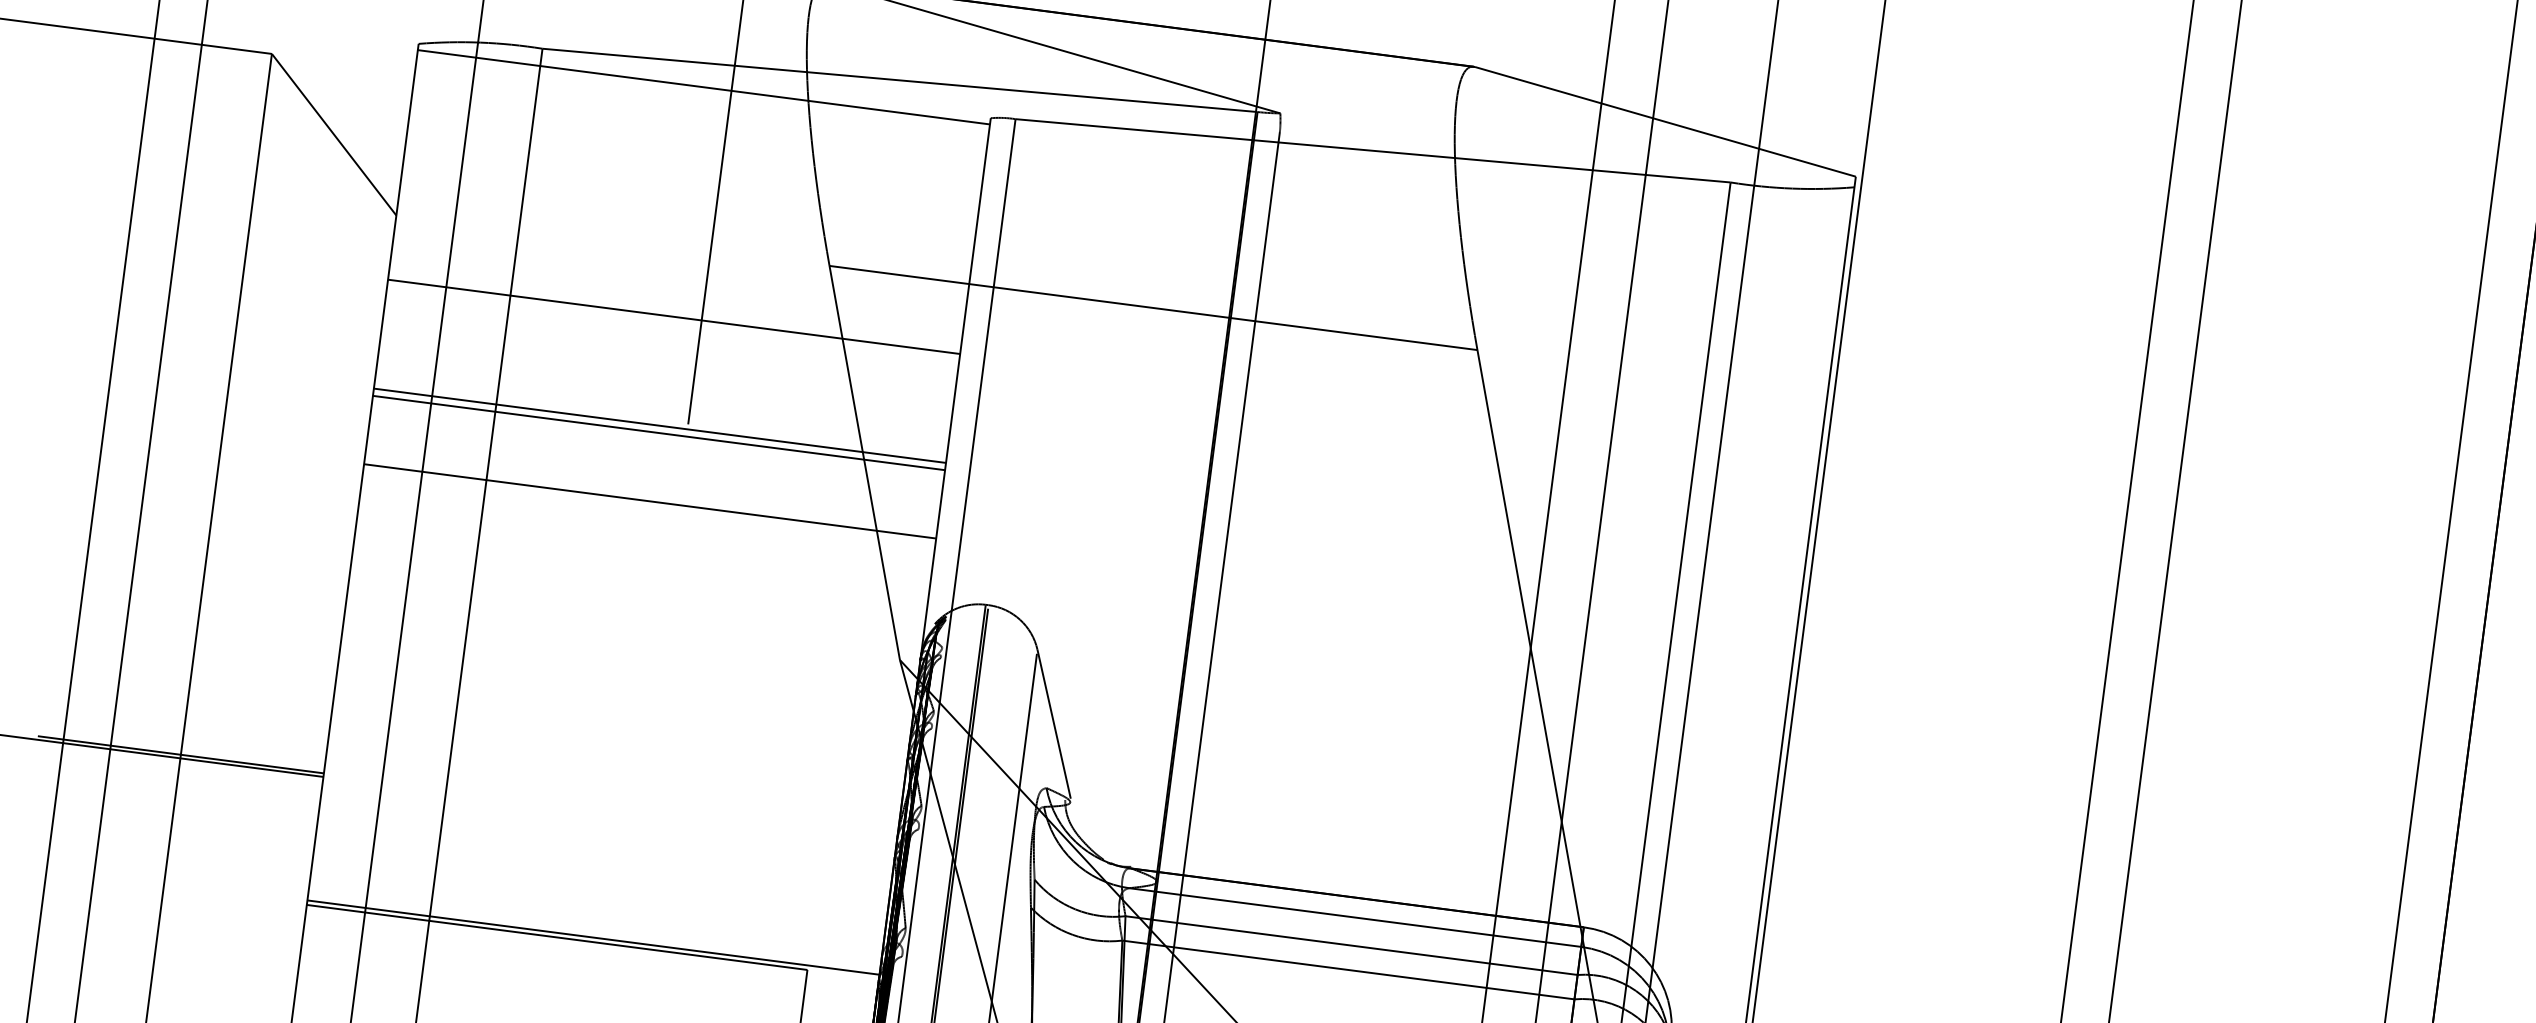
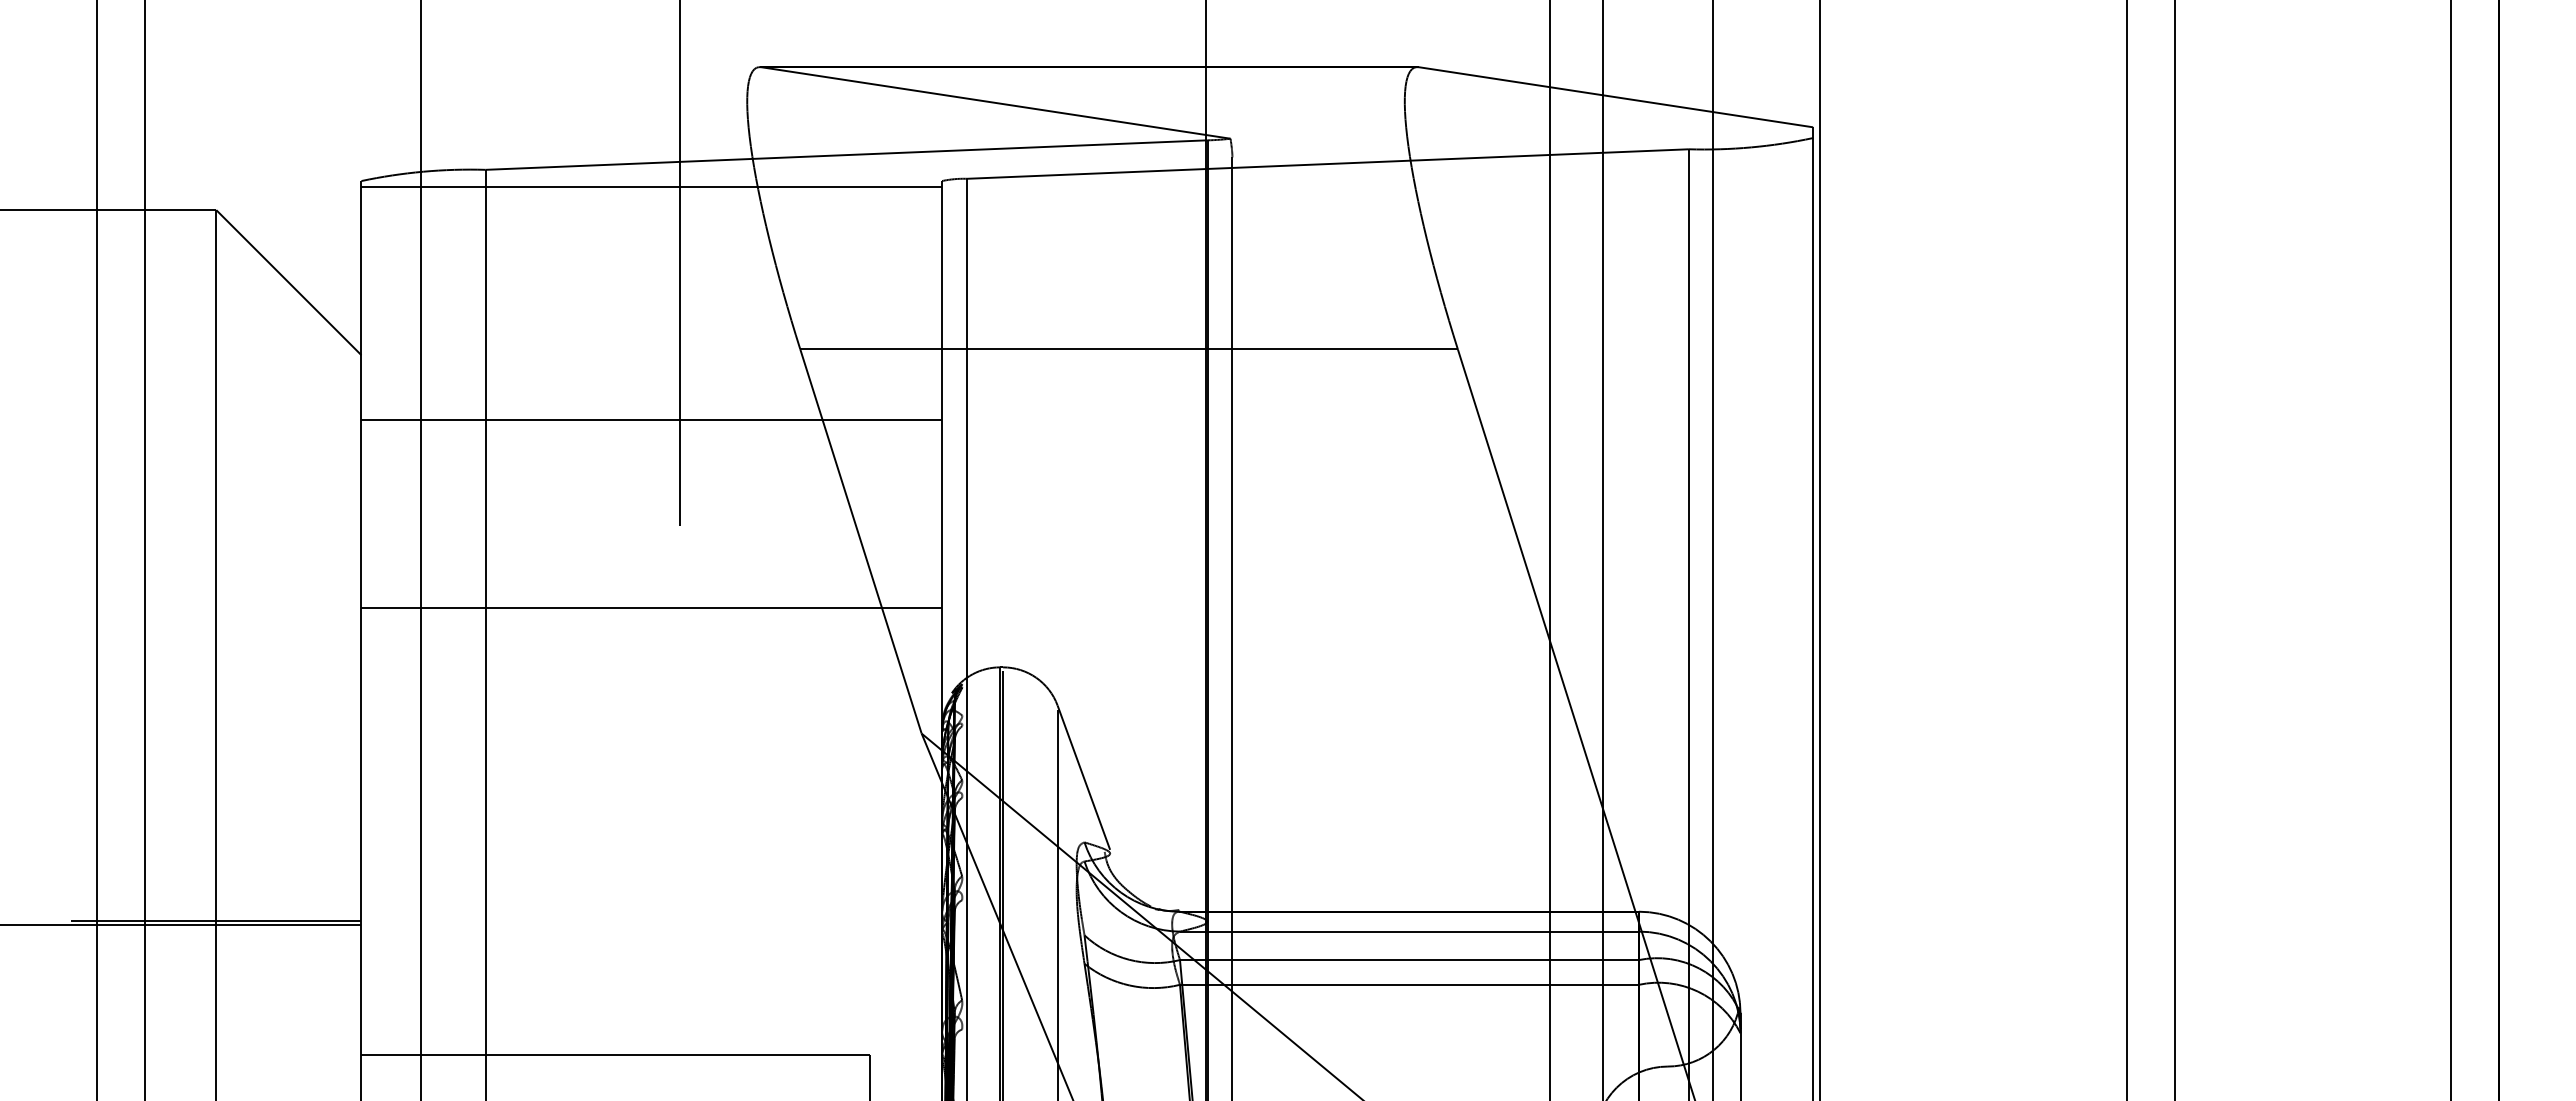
line: (659, 425) -> (651, 530), removed
line: (658, 433) -> (651, 538), removed
line: (593, 937) -> (651, 1050), removed

